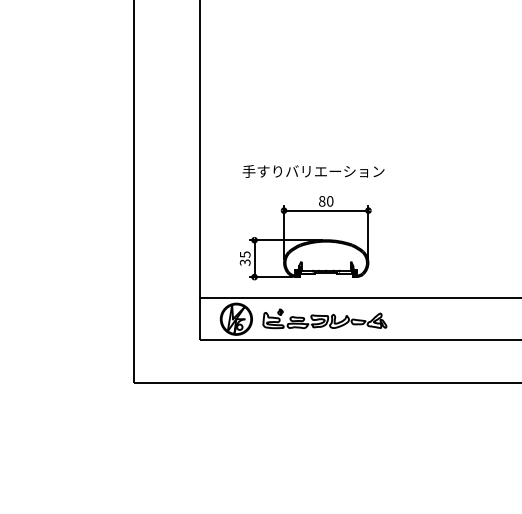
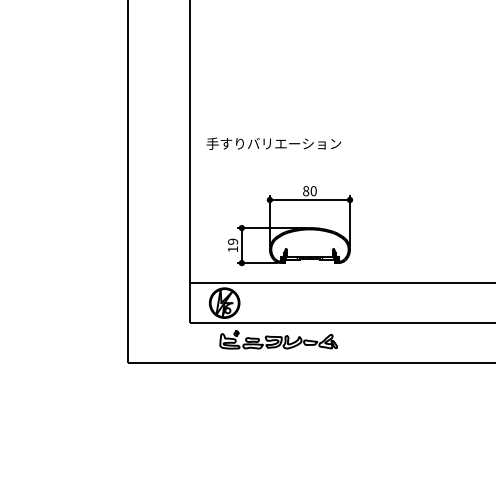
text: (313, 171) -> (273, 143), moved
text: (244, 258) -> (232, 245), 35 -> 19
part: (324, 318) -> (278, 339), moved

